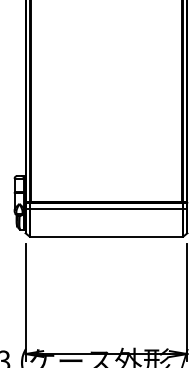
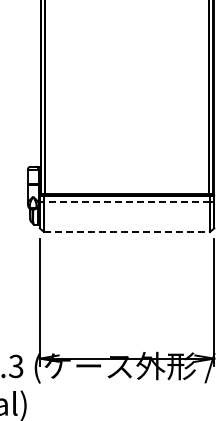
line: (106, 208) -> (127, 201), solid -> dashed
line: (106, 237) -> (127, 232), solid -> dashed

